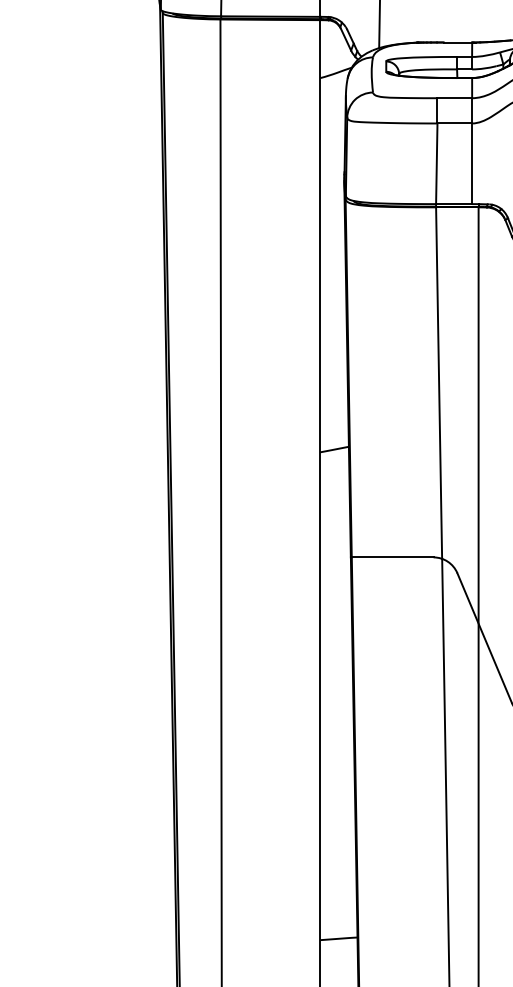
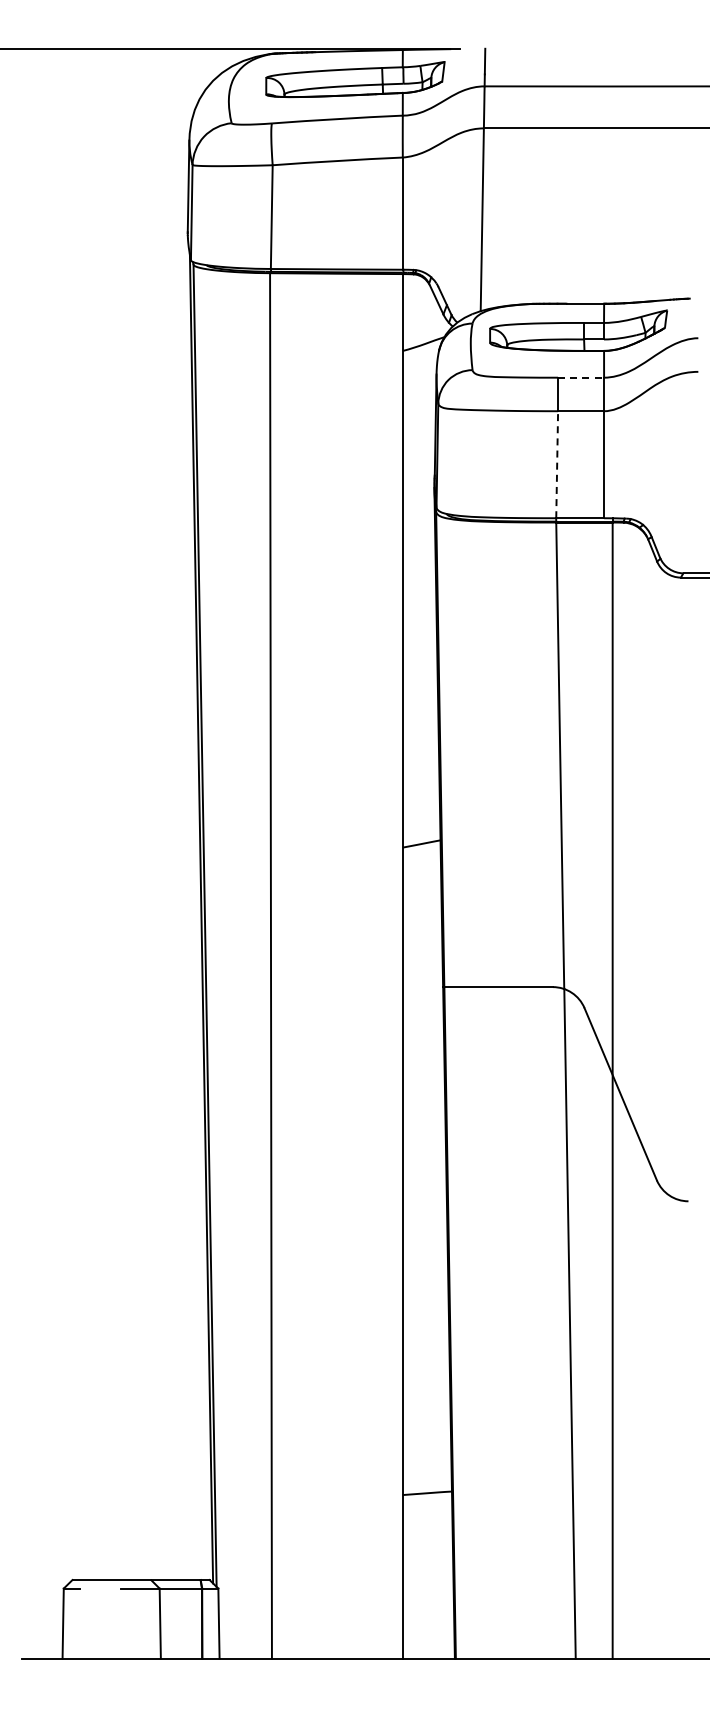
line: (455, 98) -> (581, 377), solid -> dashed
line: (437, 163) -> (557, 464), solid -> dashed

